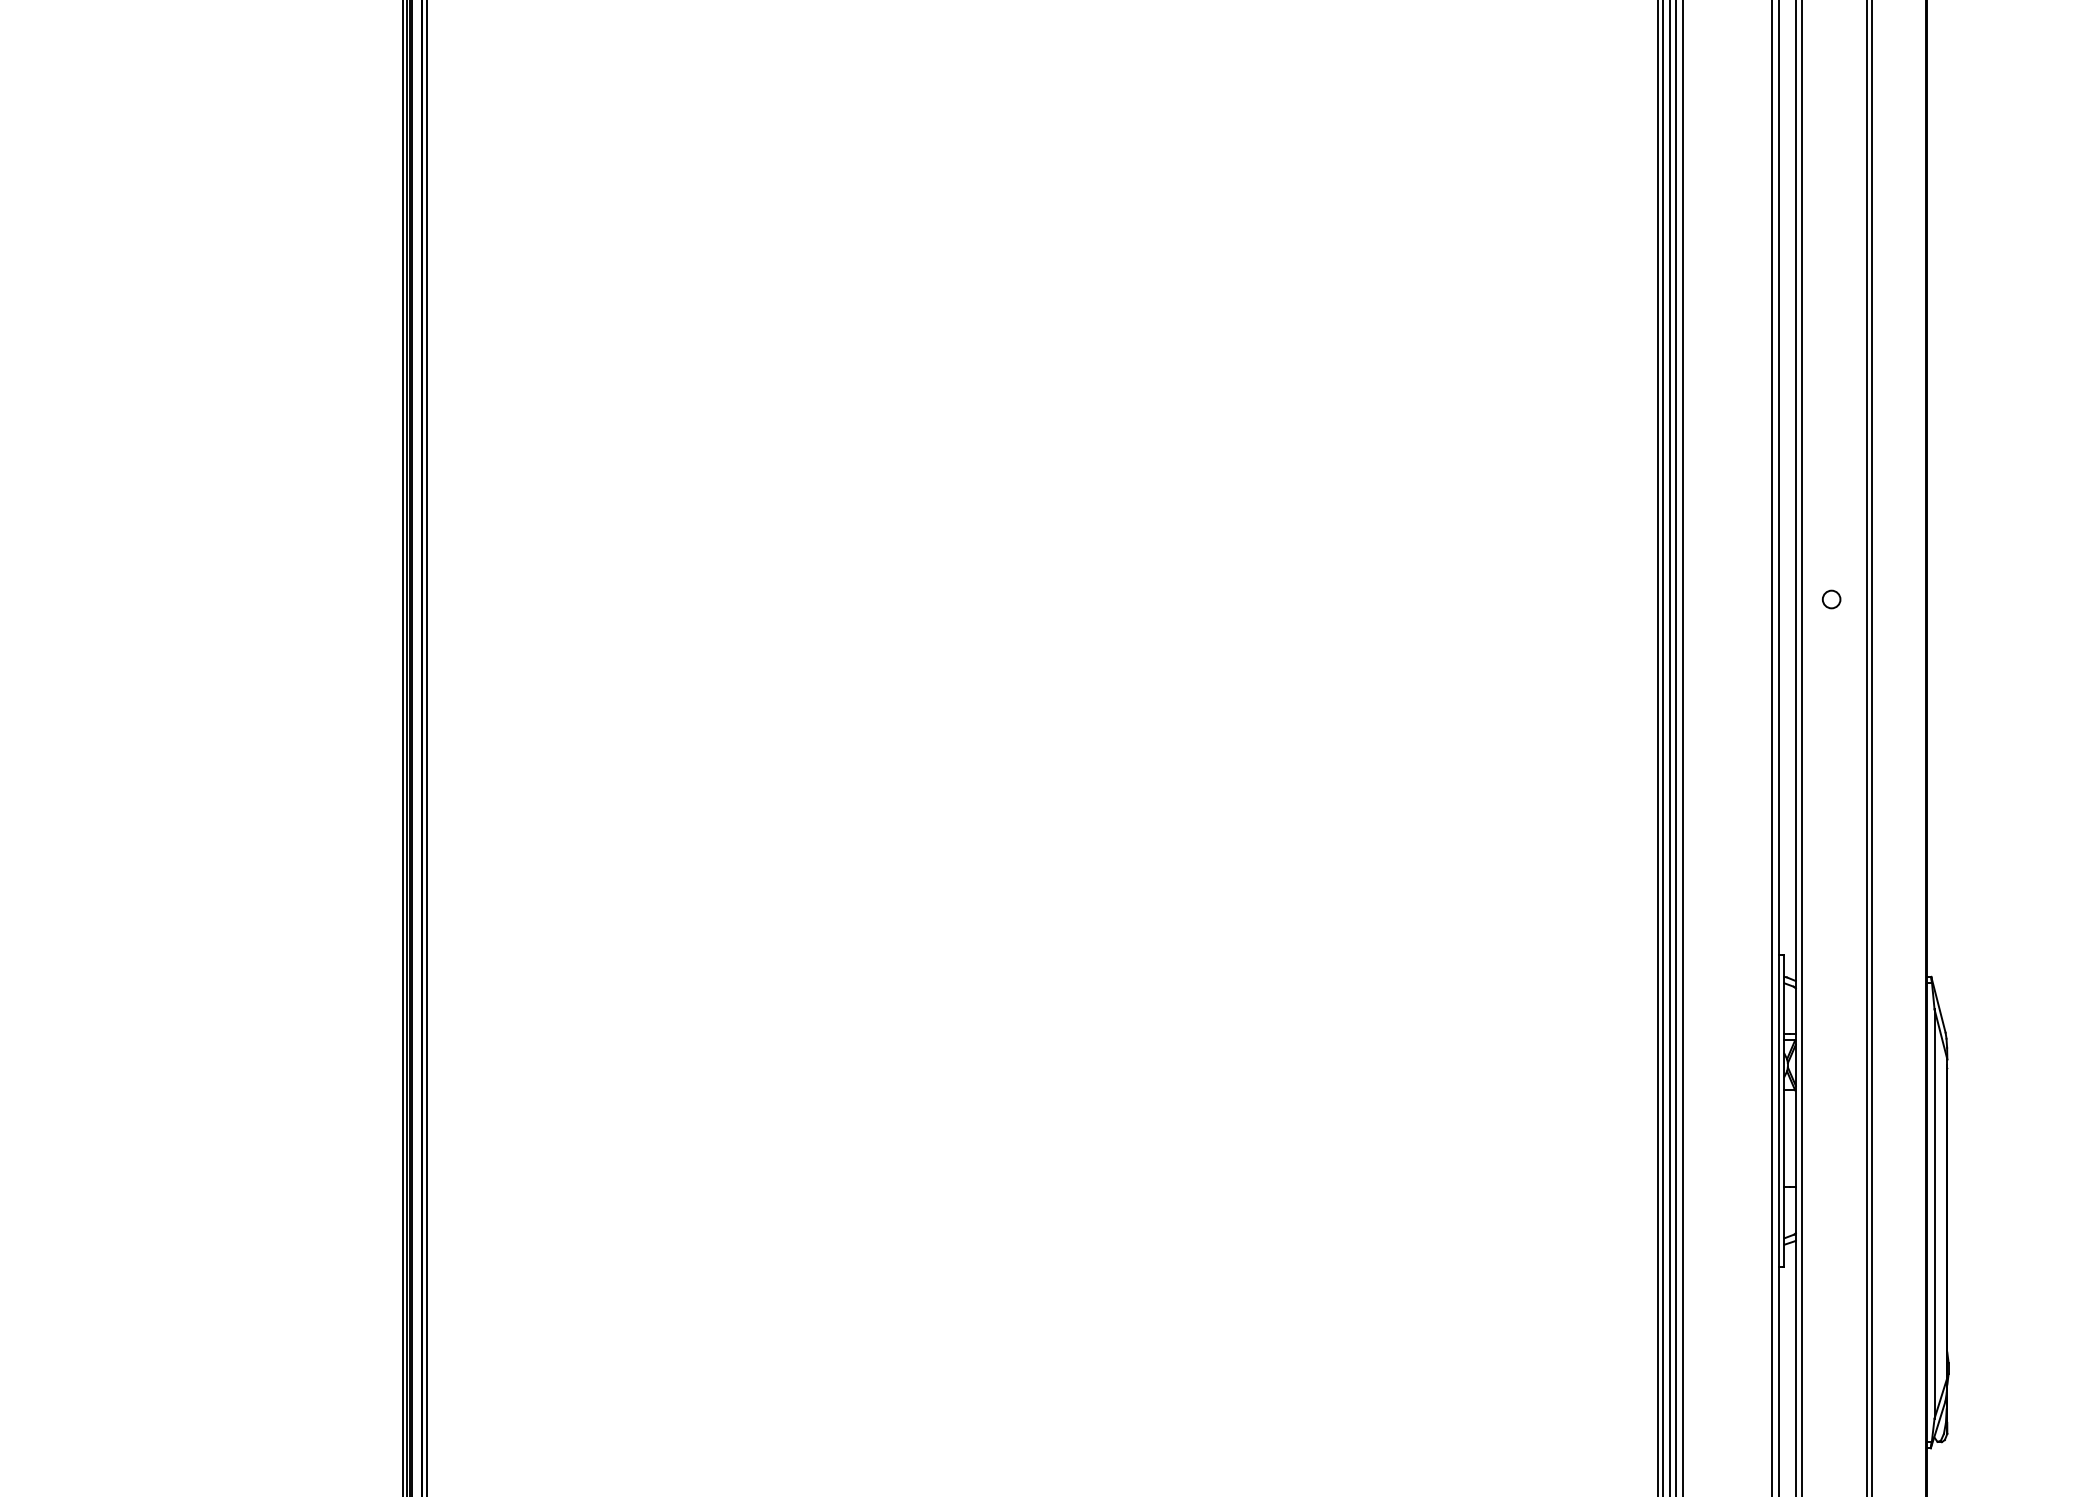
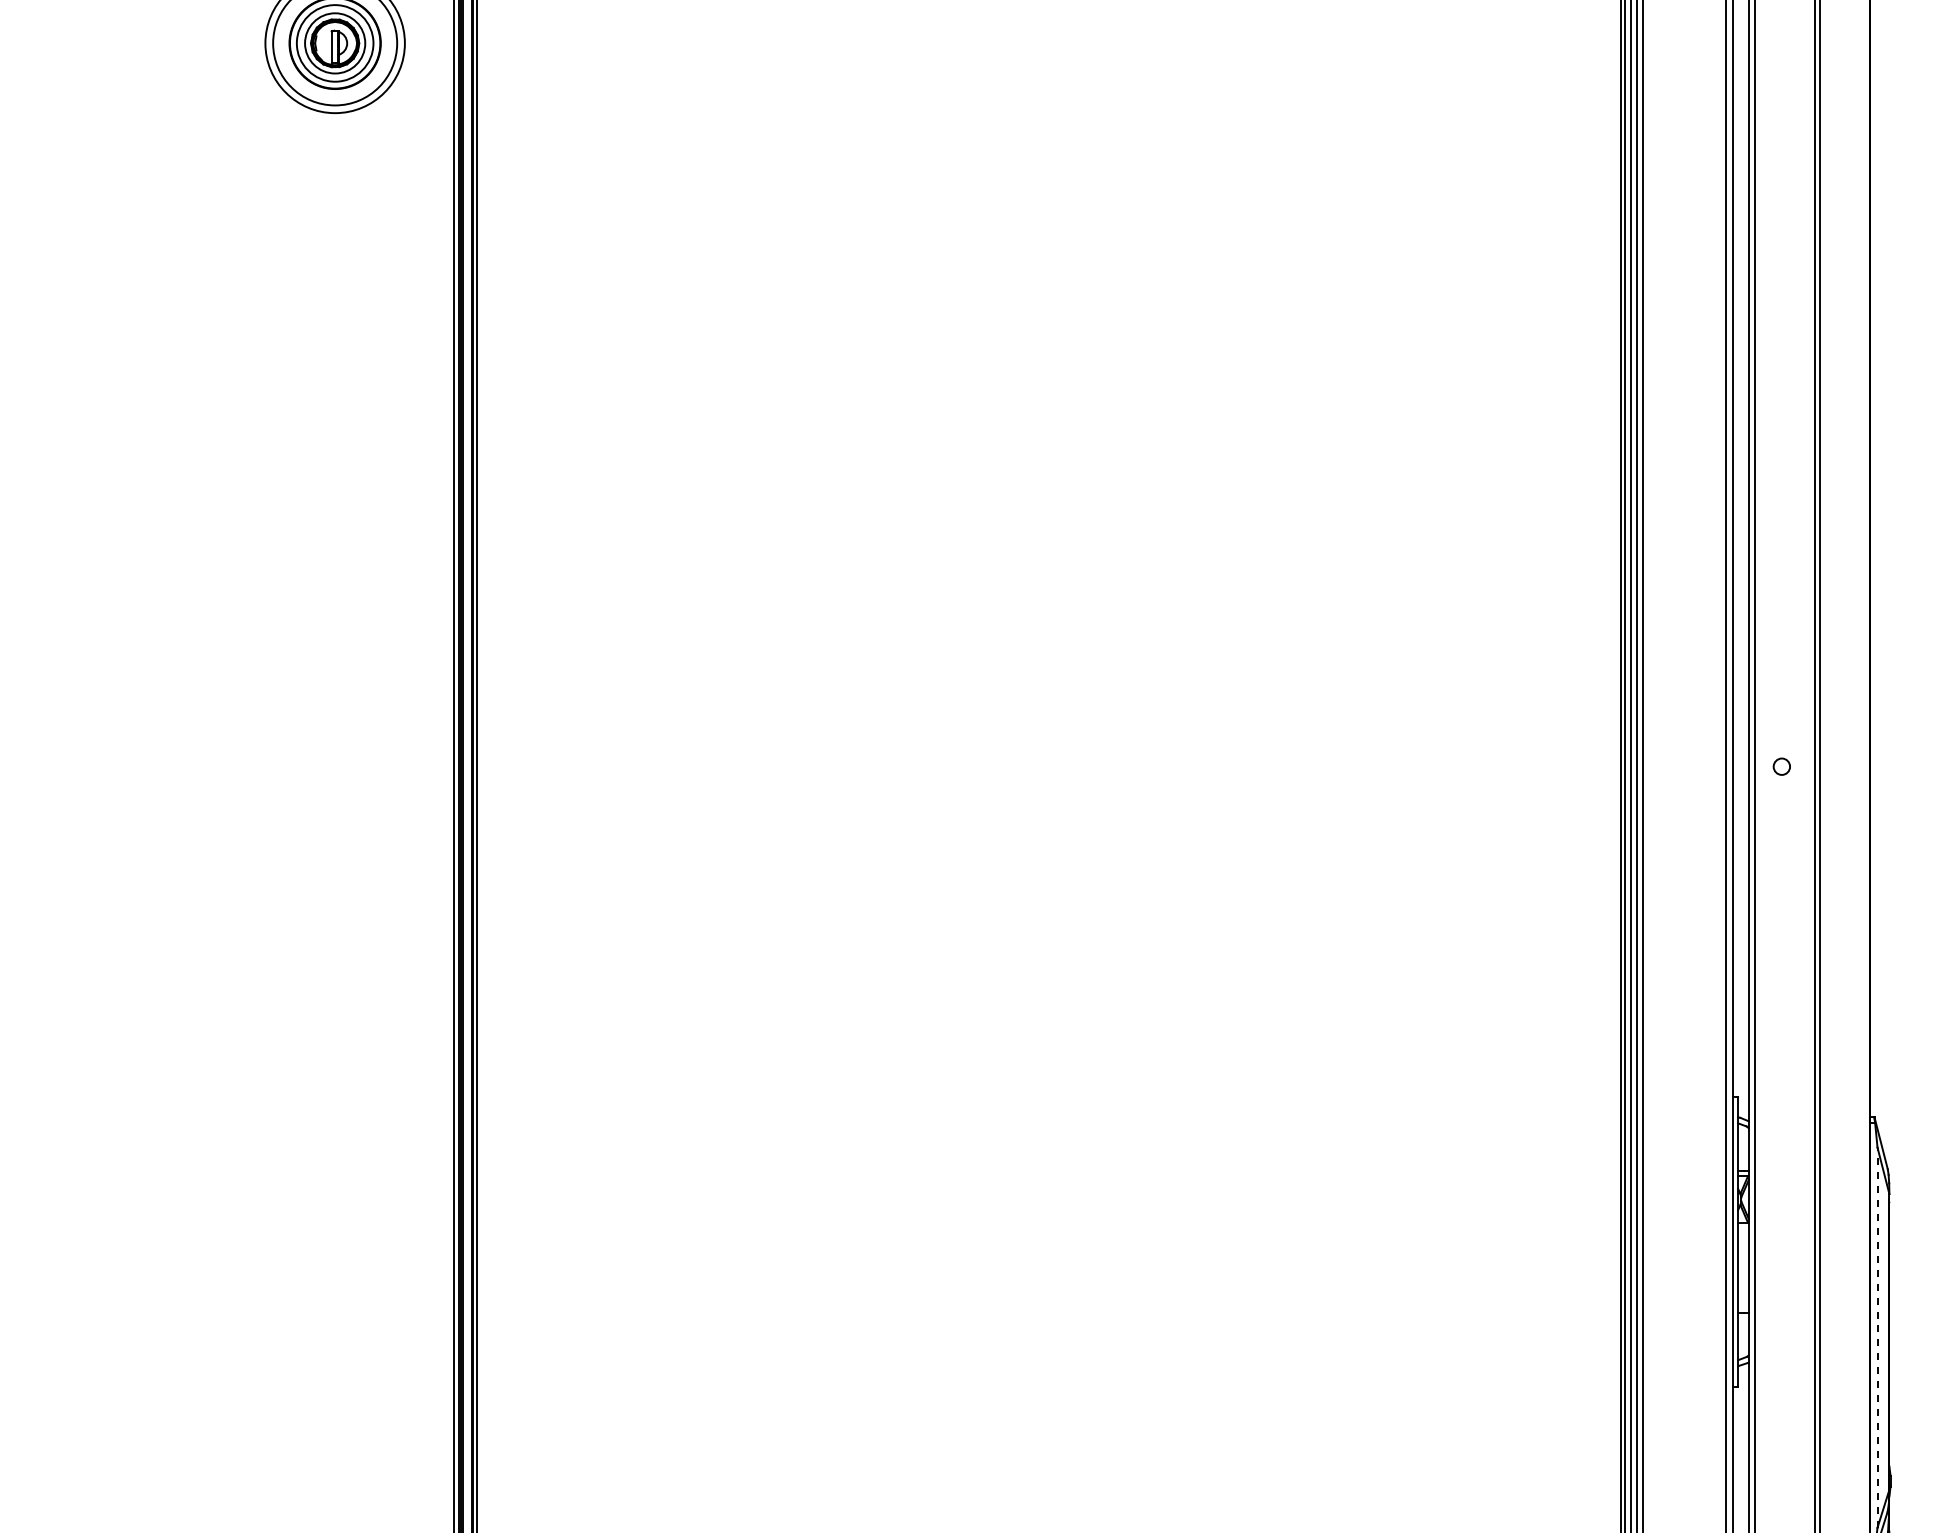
line: (1934, 1213) -> (1877, 1337), solid -> dashed

